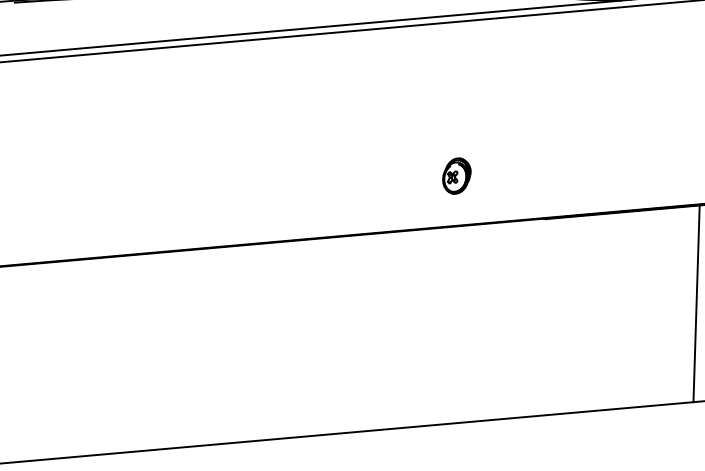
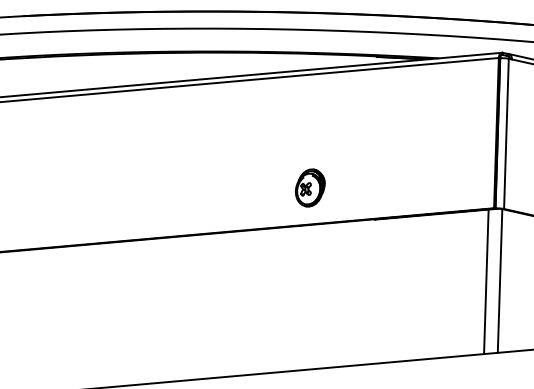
part: (455, 175) -> (309, 187), size x1.43

